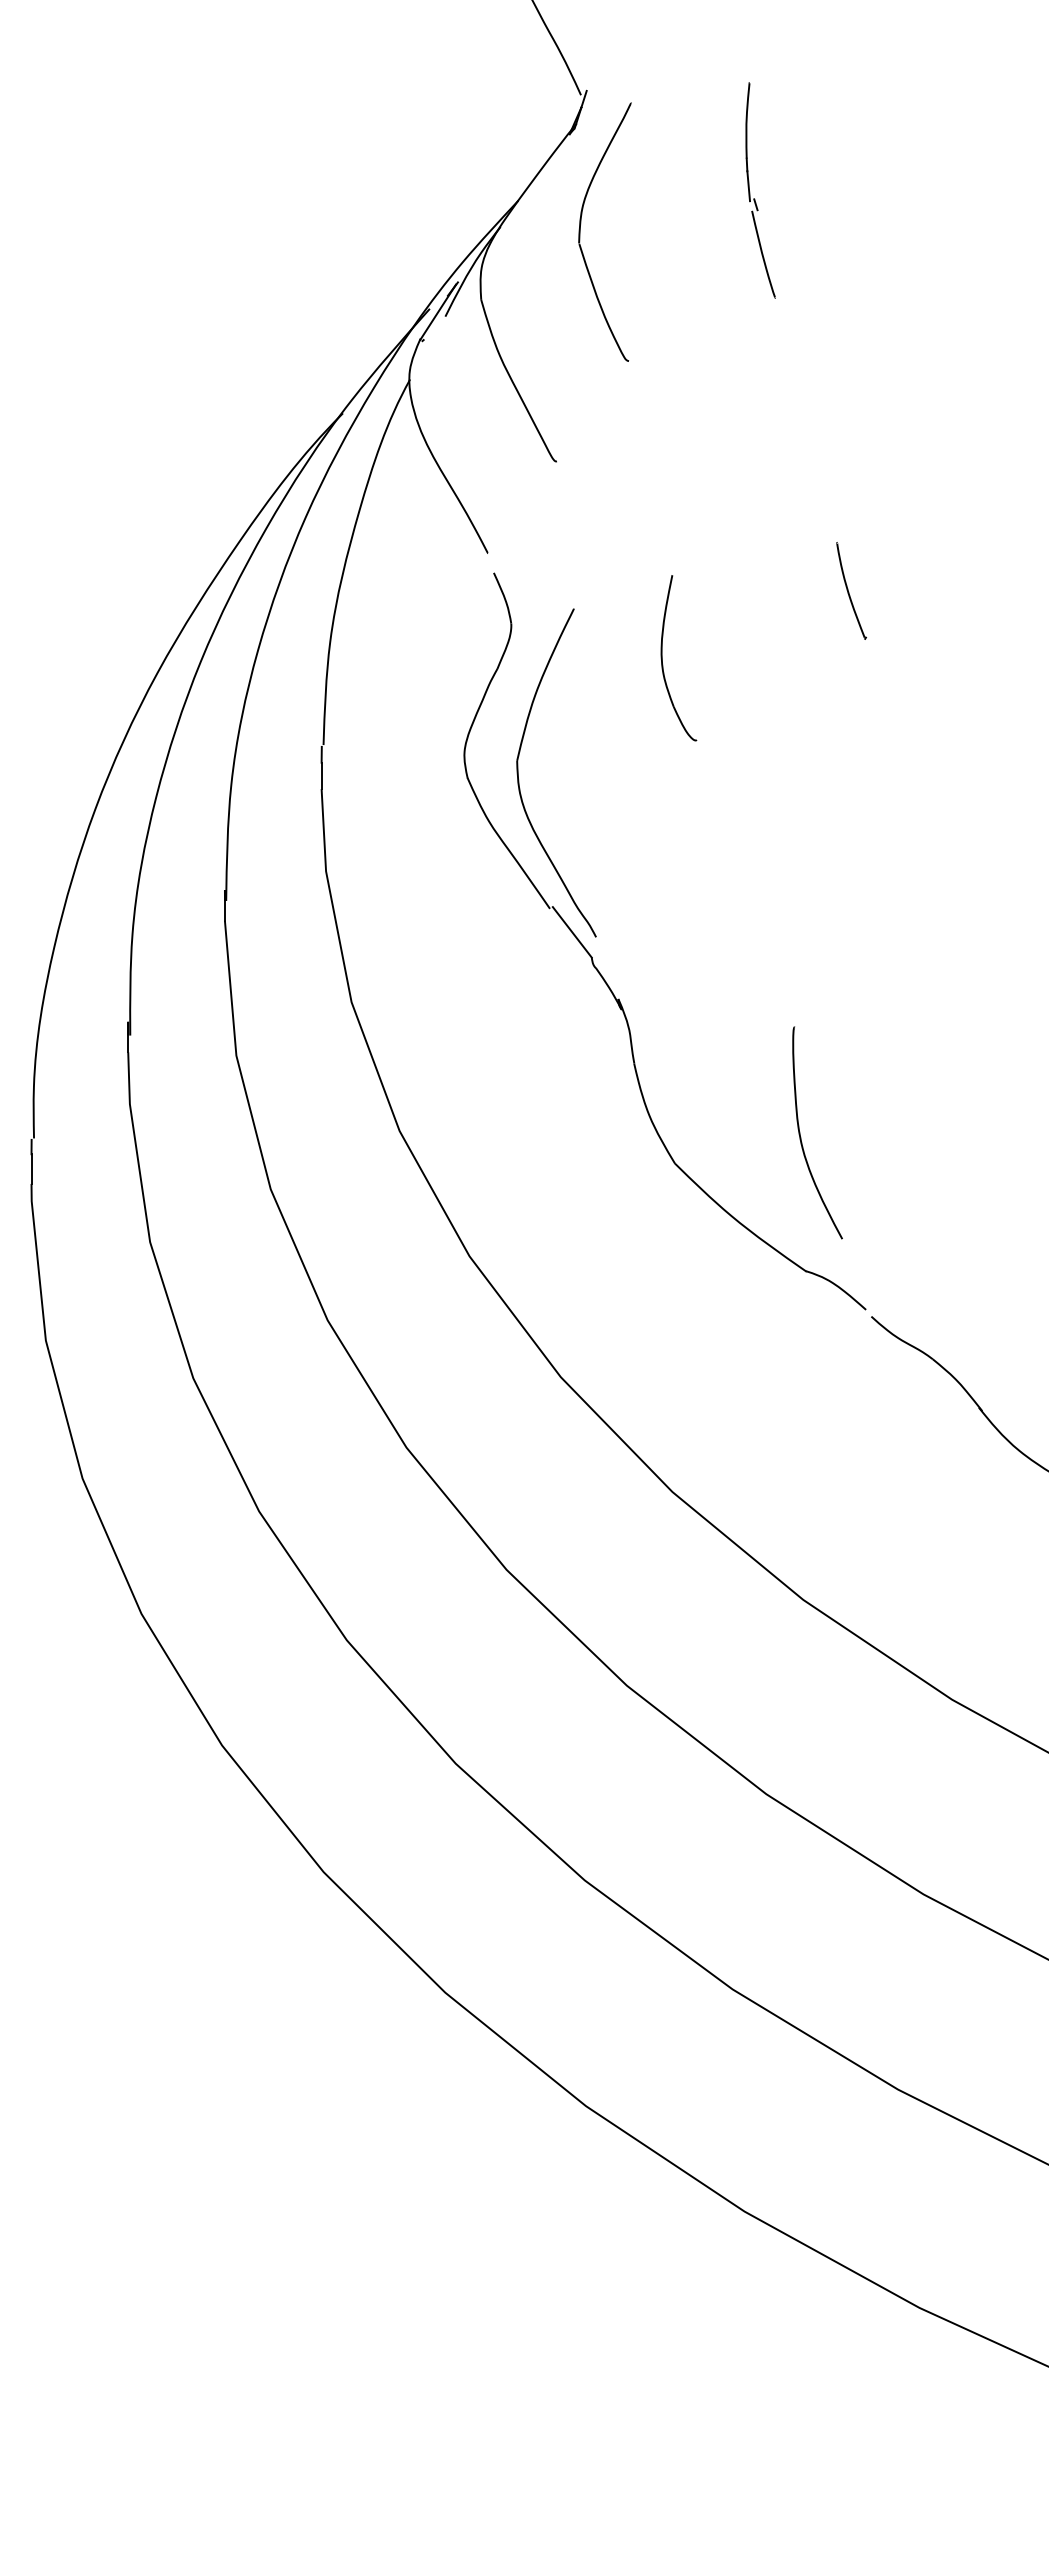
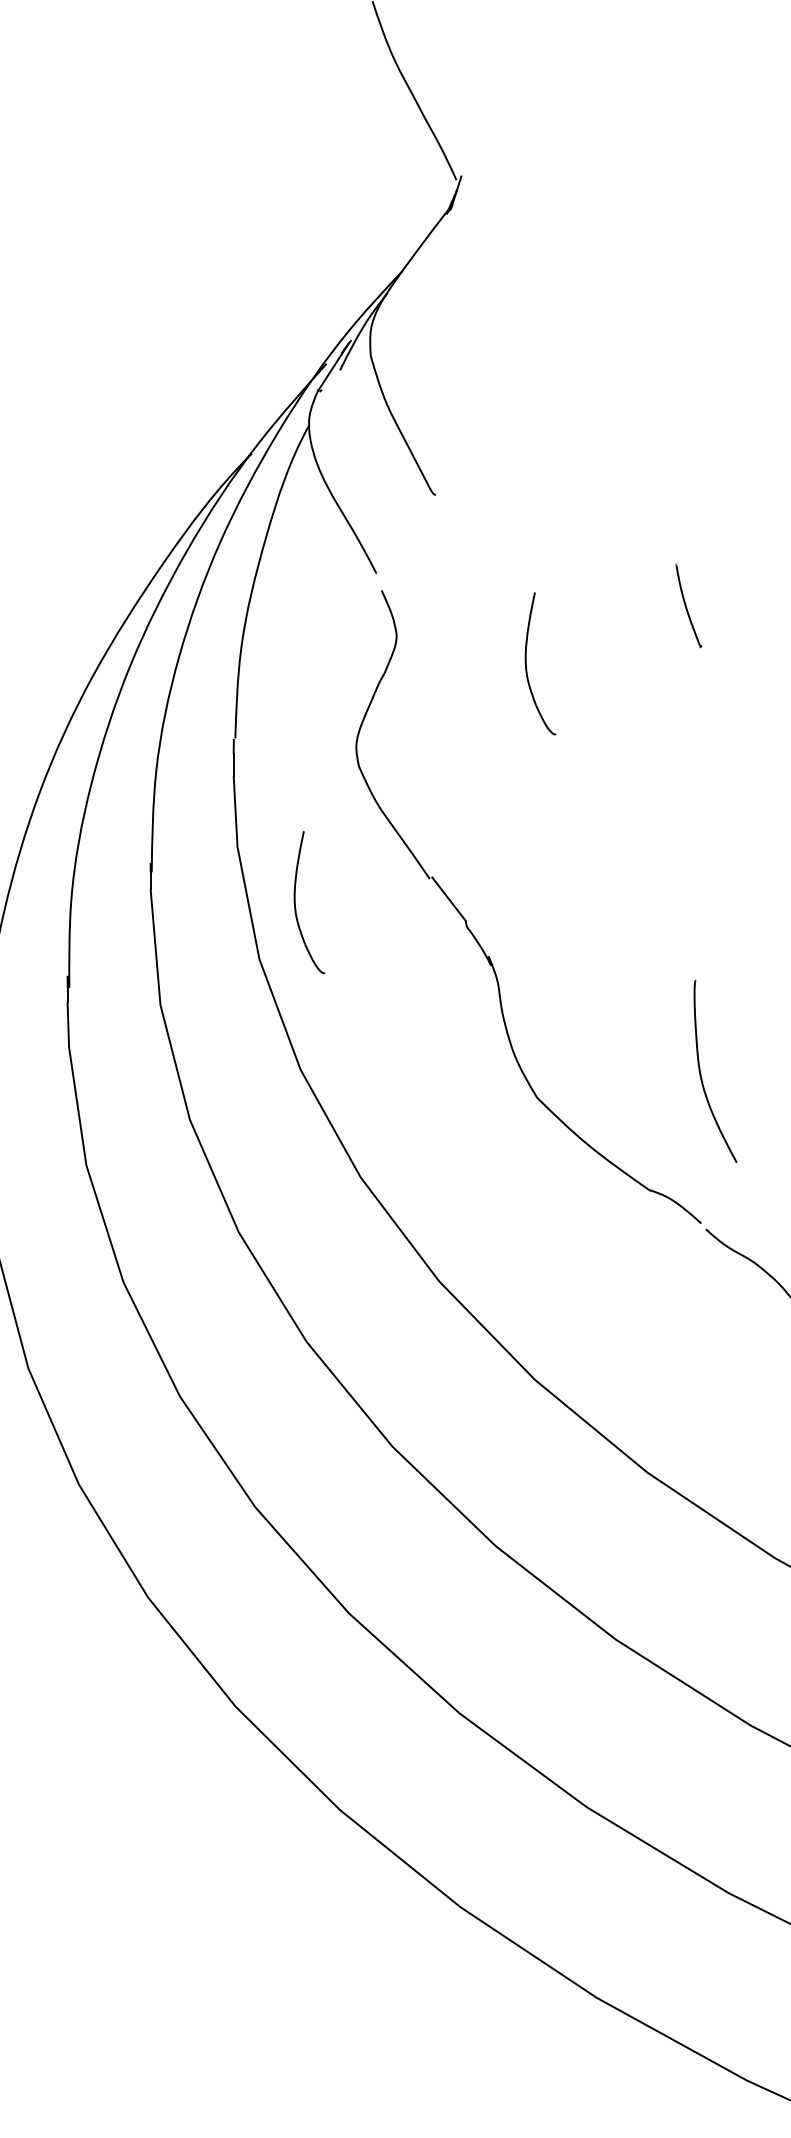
part: (754, 198) -> (605, 268), removed
part: (580, 231) -> (456, 297), removed
part: (519, 780) -> (403, 768), removed
part: (393, 936) -> (295, 902), added
curve: (801, 1137) -> (701, 1075), moved

